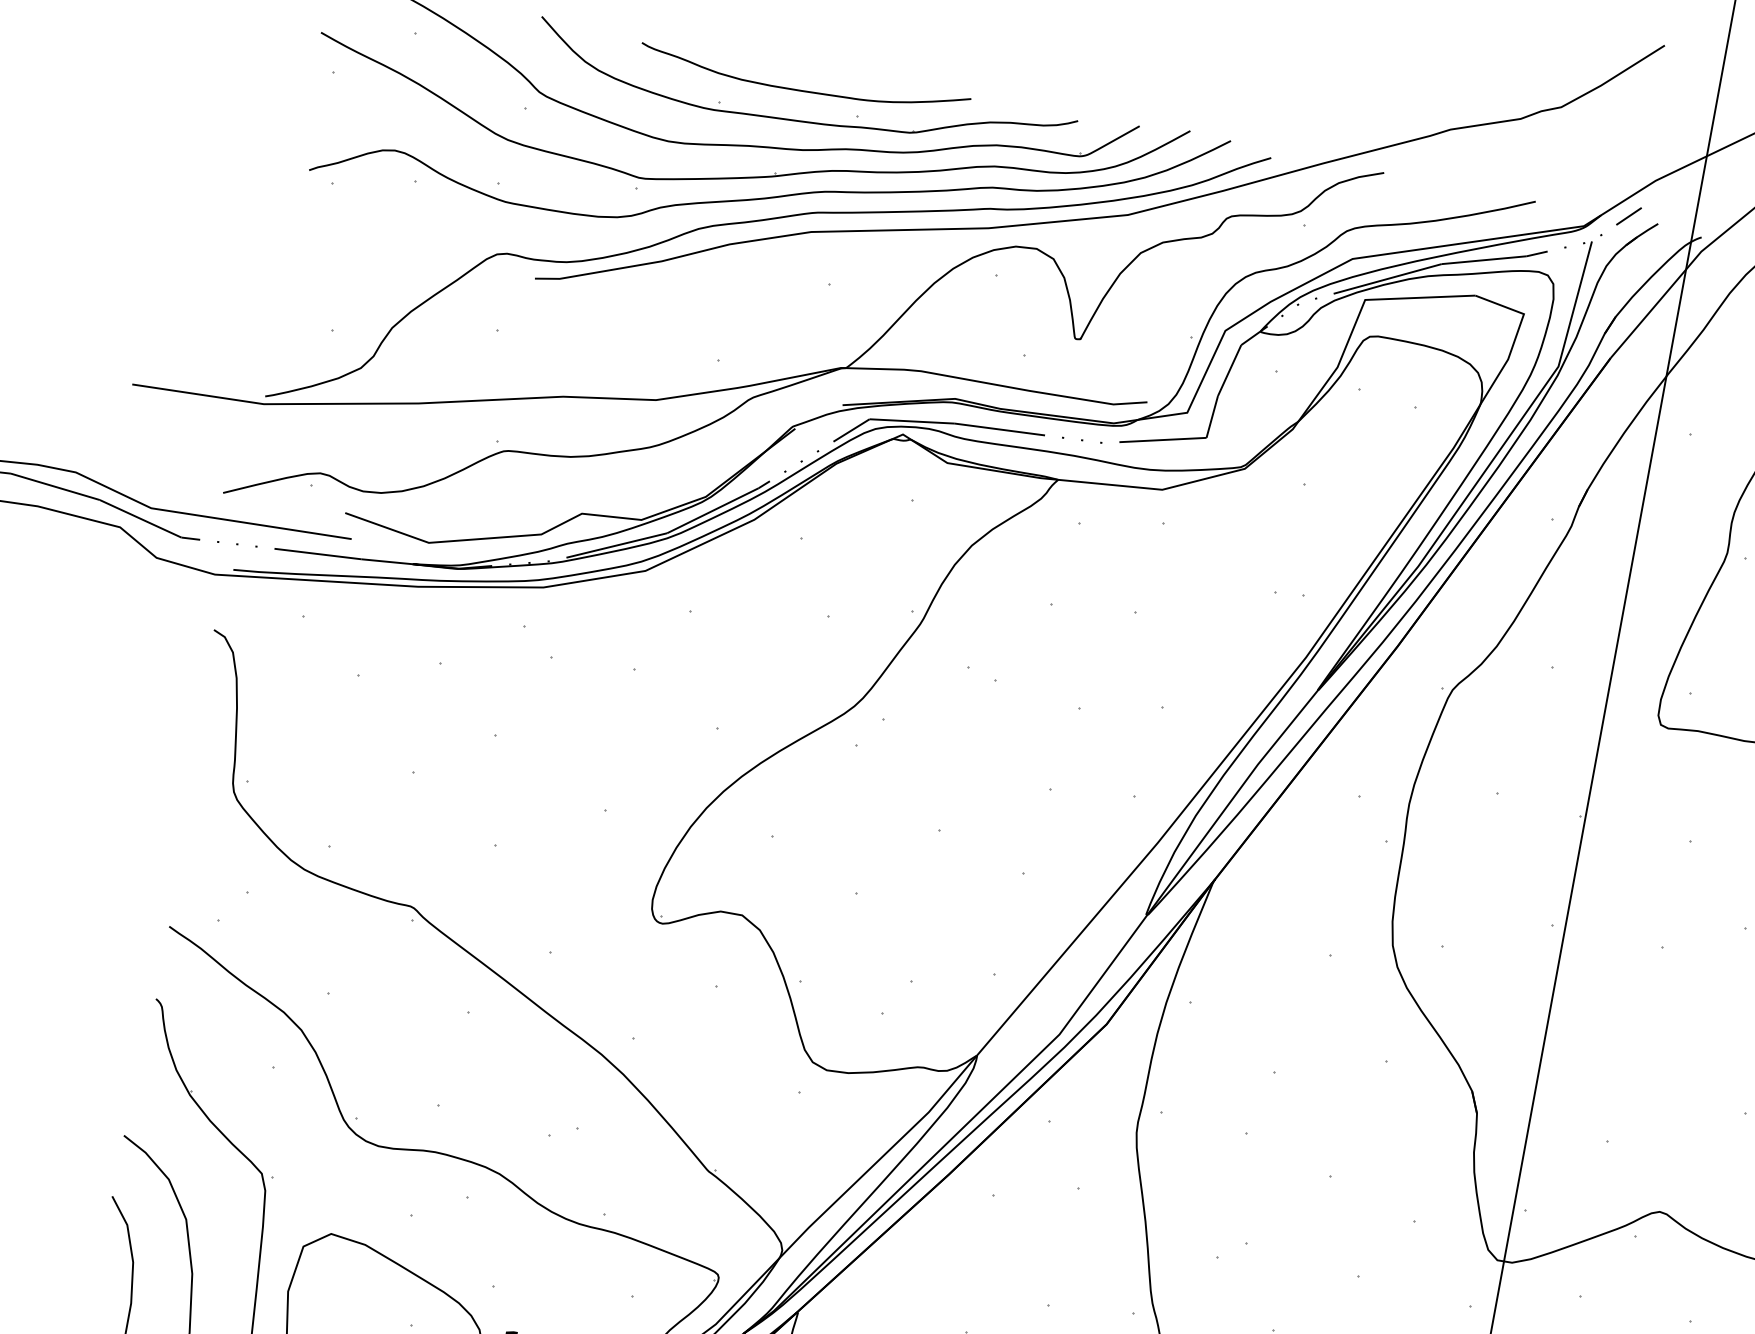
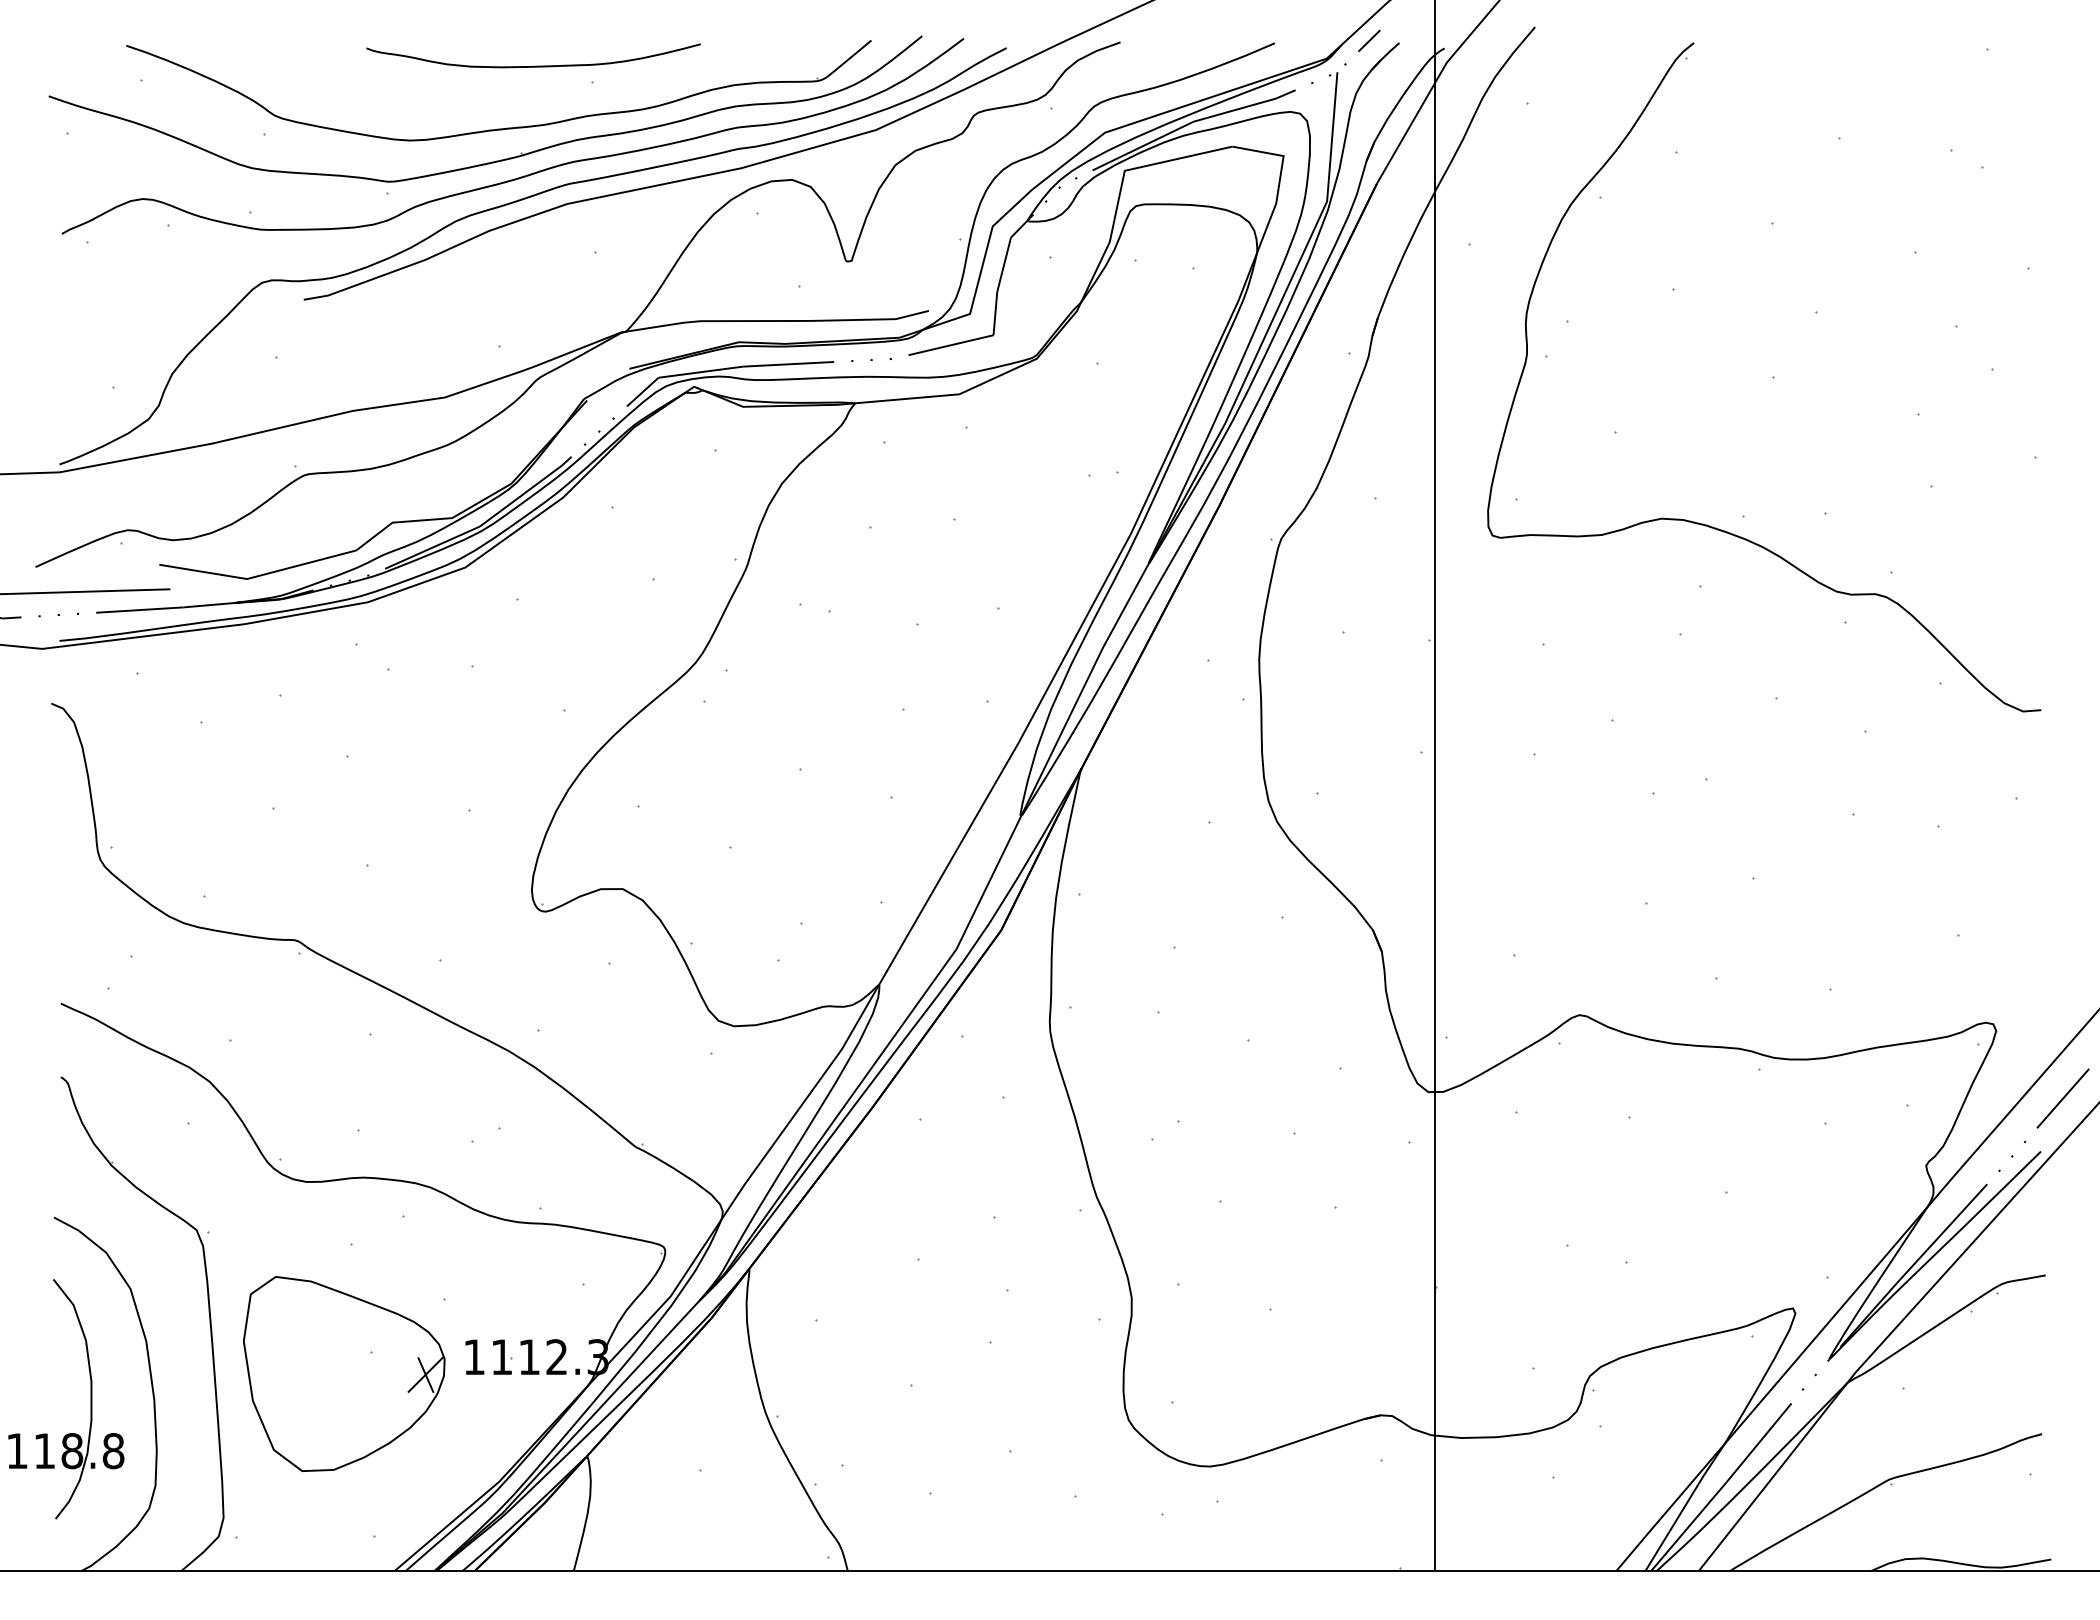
part: (804, 120) -> (540, 95), removed

